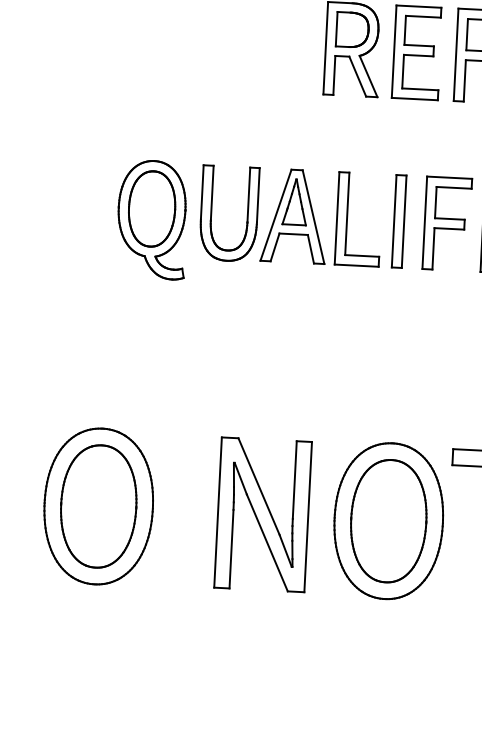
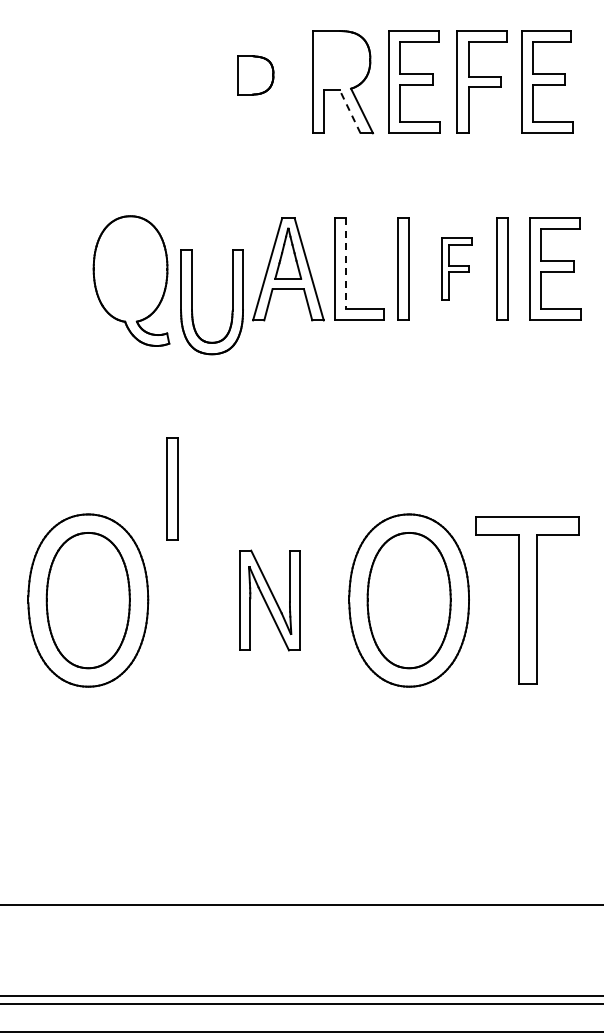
part: (352, 29) -> (255, 75), moved
line: (358, 76) -> (350, 111), solid -> dashed
part: (152, 208) -> (130, 268), removed
part: (211, 213) -> (192, 302), moved
line: (347, 213) -> (346, 263), solid -> dashed
part: (446, 223) -> (456, 268), size x0.6
part: (179, 409) -> (172, 488), added
part: (262, 514) -> (269, 600), size x0.6

